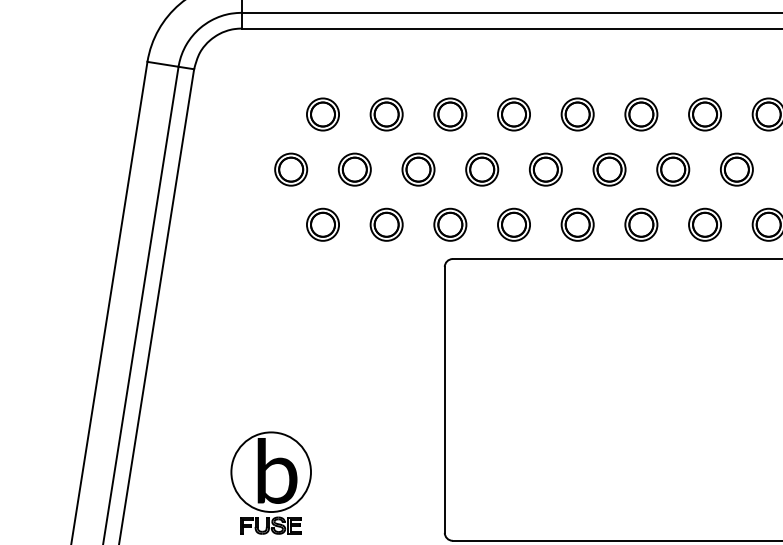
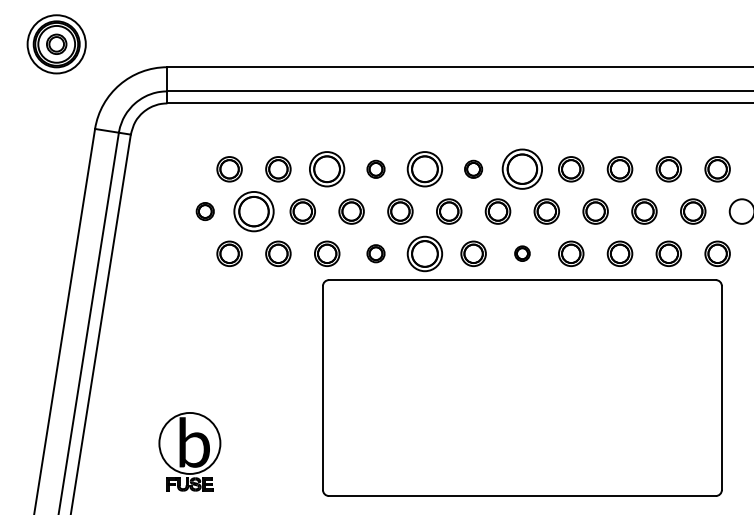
part: (450, 114) -> (327, 169), size x1.4
part: (513, 114) -> (375, 169), size x0.7
part: (577, 114) -> (424, 169), size x1.4
part: (641, 114) -> (473, 169), size x0.7
part: (705, 114) -> (522, 169), size x1.6
part: (291, 169) -> (205, 211), size x0.7
part: (354, 169) -> (253, 211), size x1.6
part: (513, 224) -> (375, 253), size x0.7
part: (577, 224) -> (424, 253), size x1.4
part: (705, 224) -> (522, 253), size x0.6

